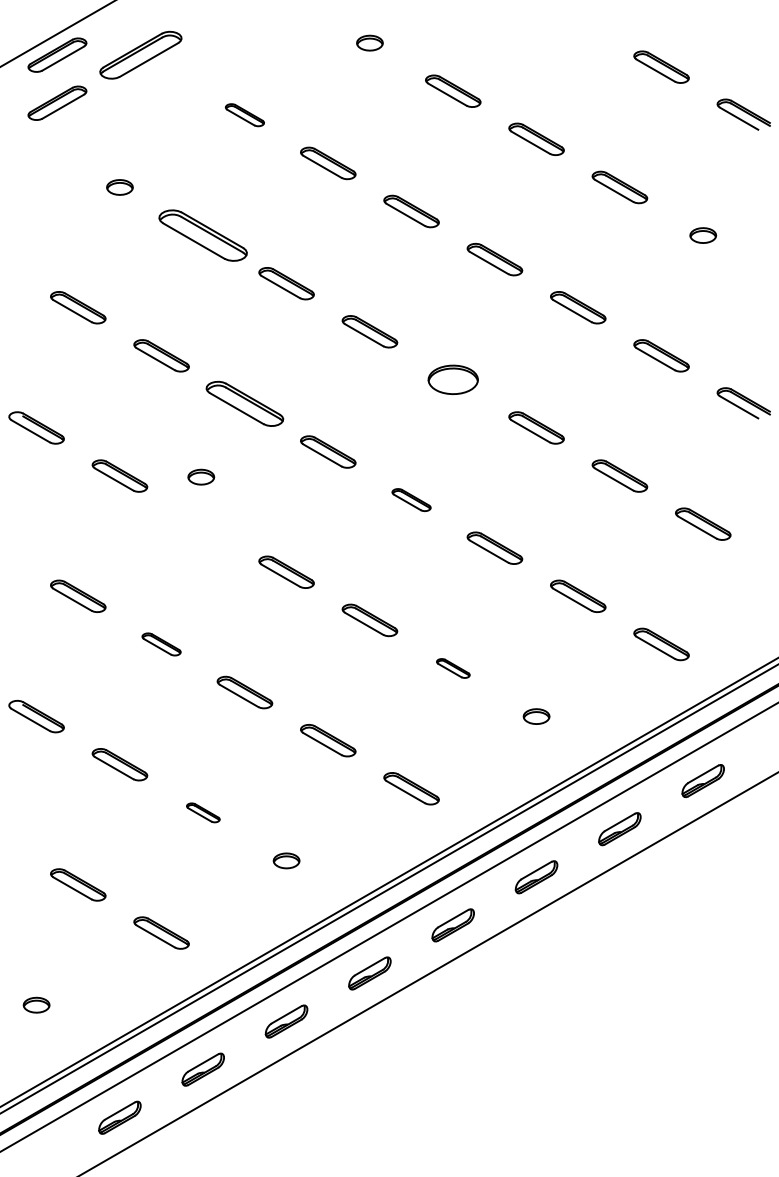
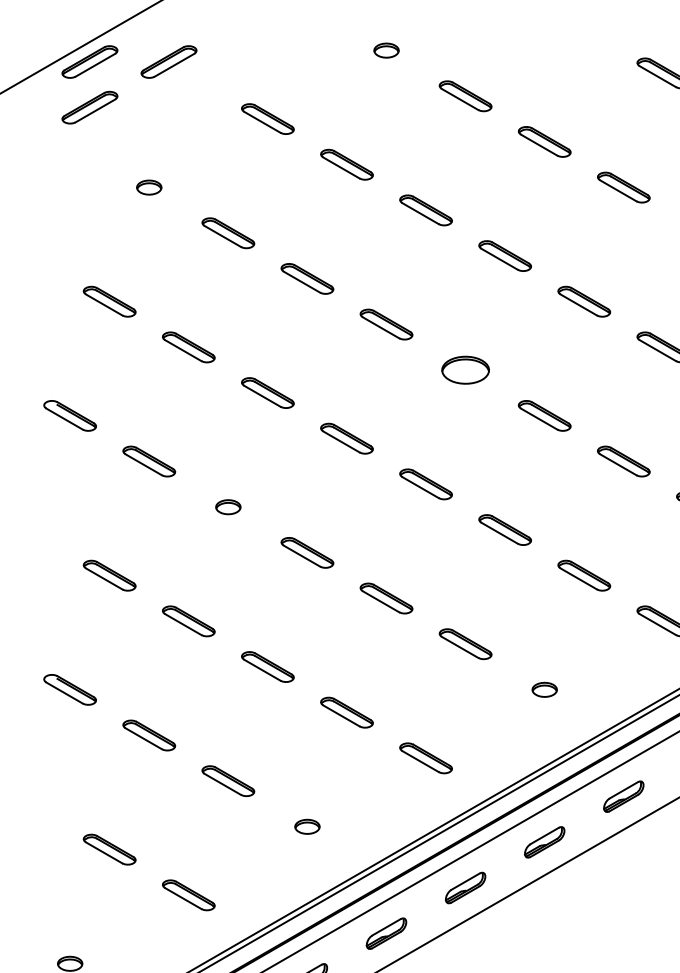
part: (140, 54) -> (168, 61), size x0.71
part: (244, 114) -> (267, 118), size x1.43
part: (203, 235) -> (228, 233), size x0.62
part: (244, 403) -> (267, 392), size x0.71
part: (201, 476) -> (228, 506), moved
part: (411, 499) -> (425, 483), size x1.43
part: (161, 644) -> (188, 621), size x1.43
part: (453, 668) -> (465, 644), size x1.67
part: (203, 812) -> (228, 780), size x1.67

